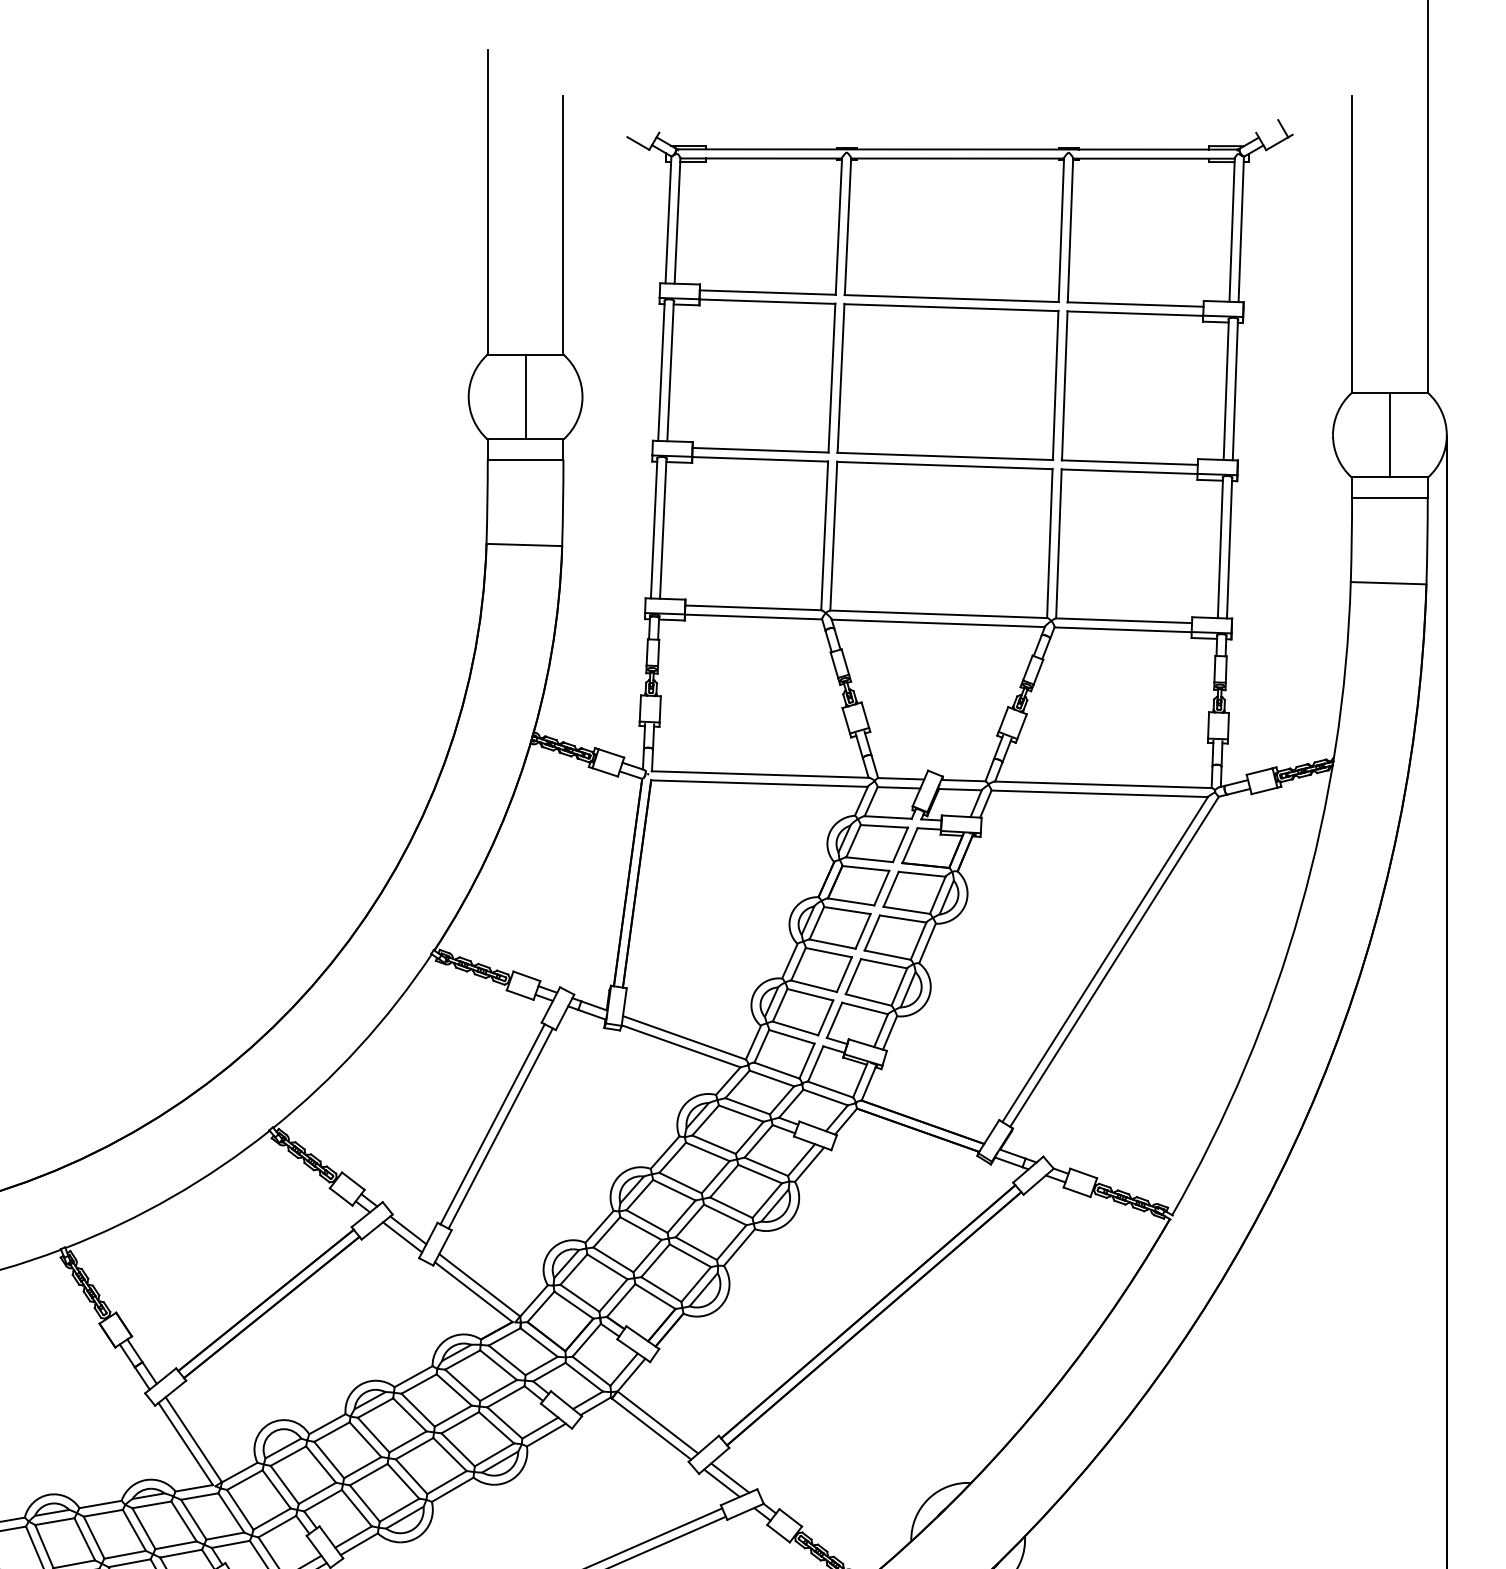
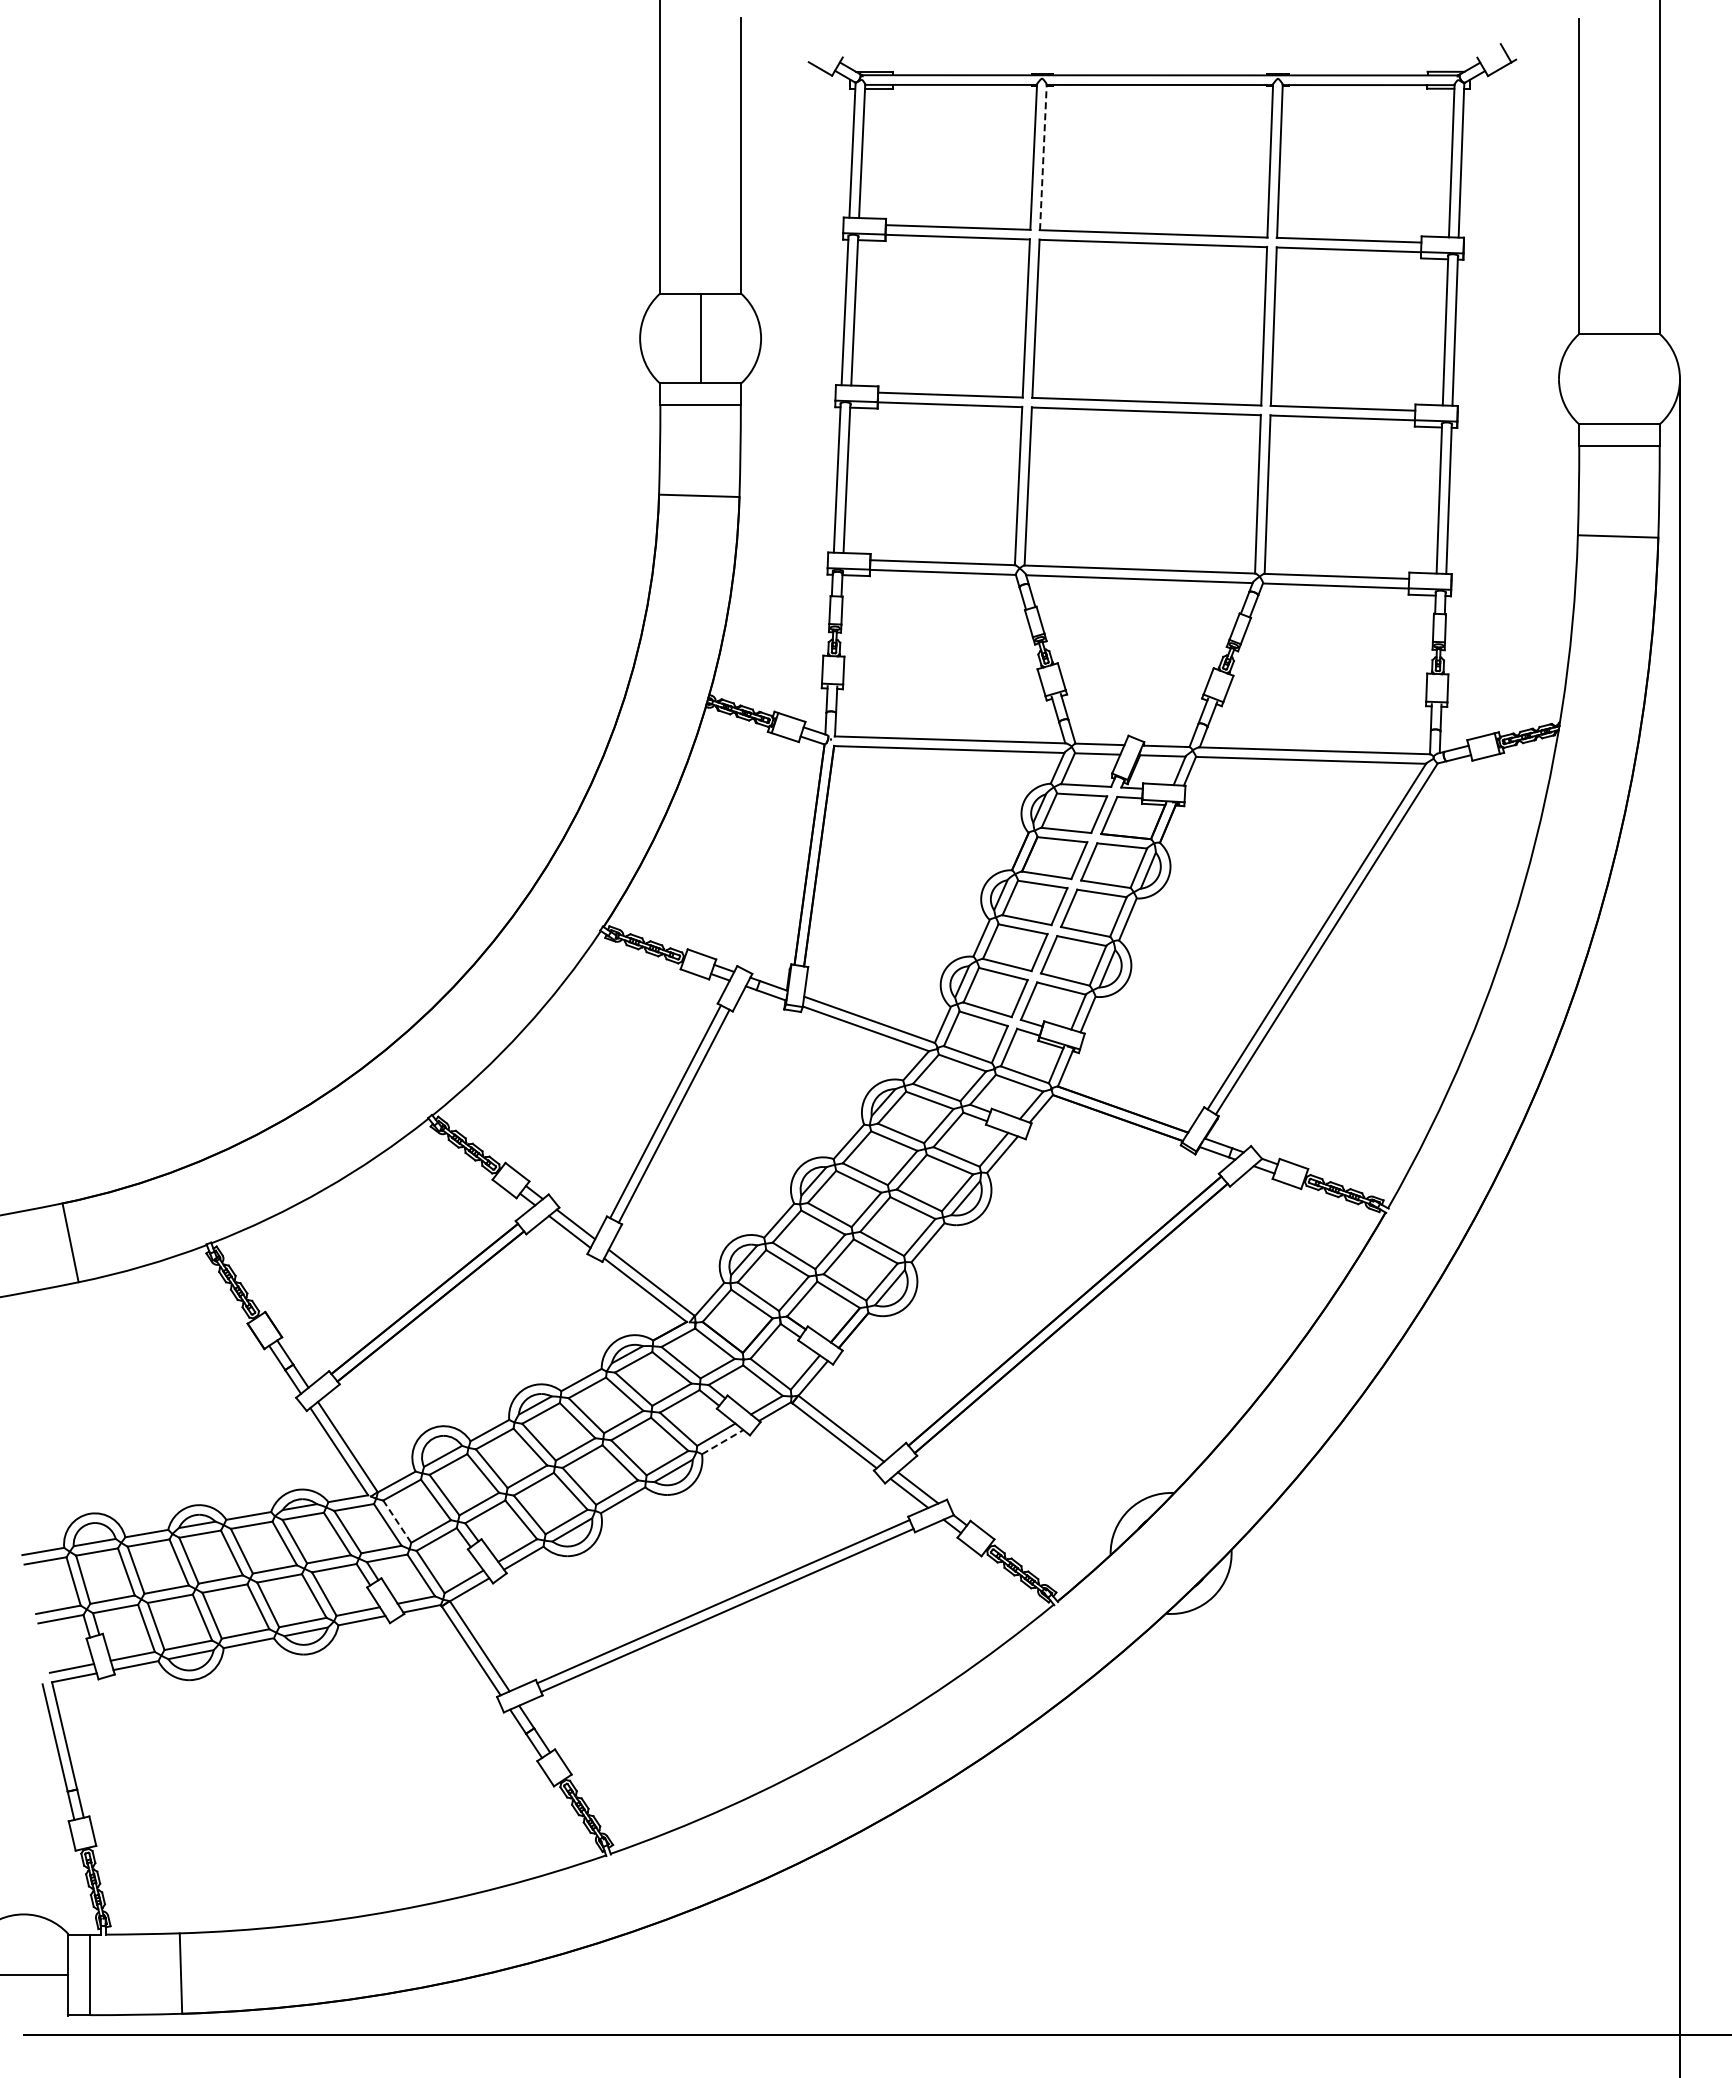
line: (848, 226) -> (1043, 157), solid -> dashed
line: (1389, 434) -> (1619, 378), removed
line: (546, 1435) -> (722, 1442), solid -> dashed
line: (239, 1509) -> (396, 1521), solid -> dashed

